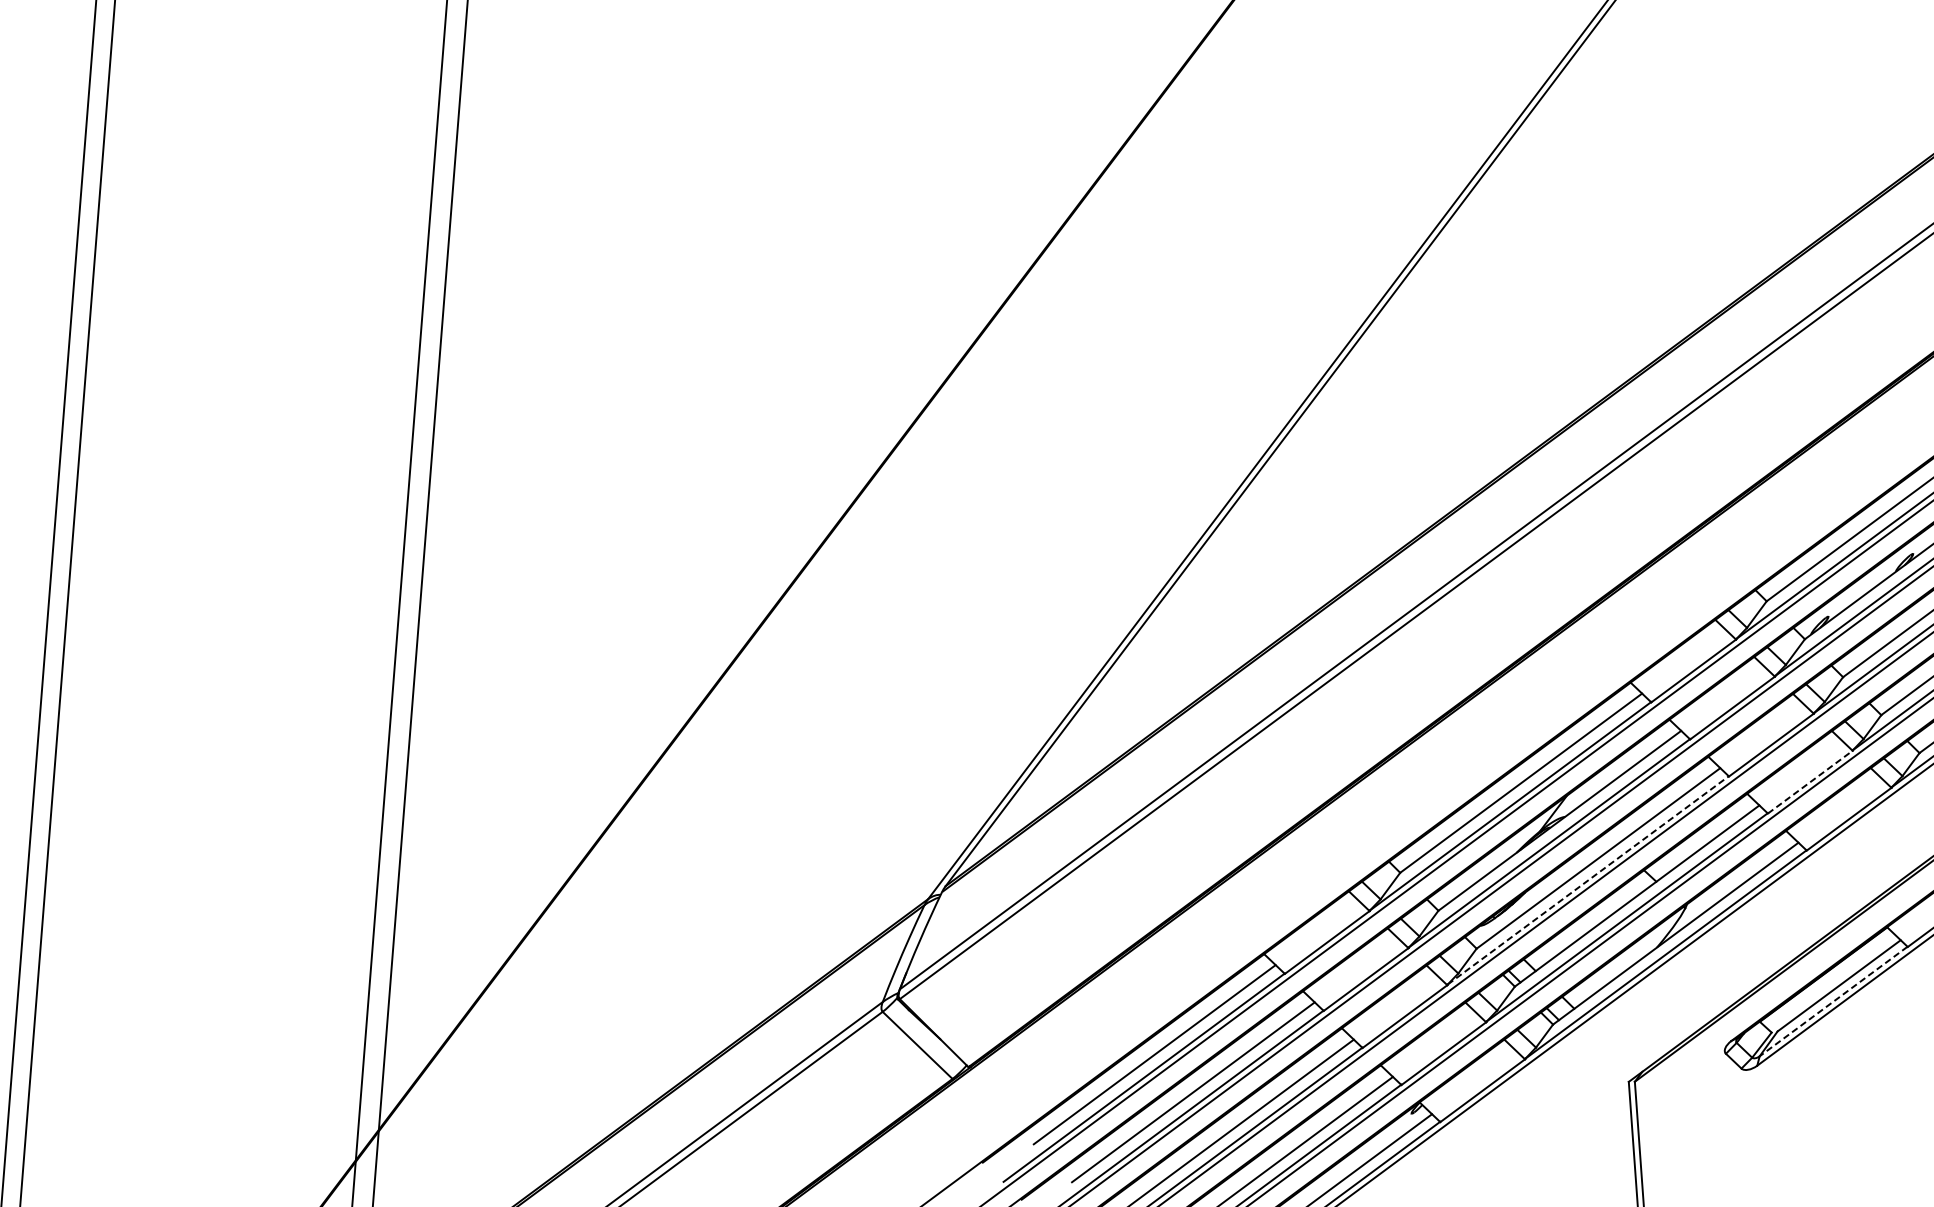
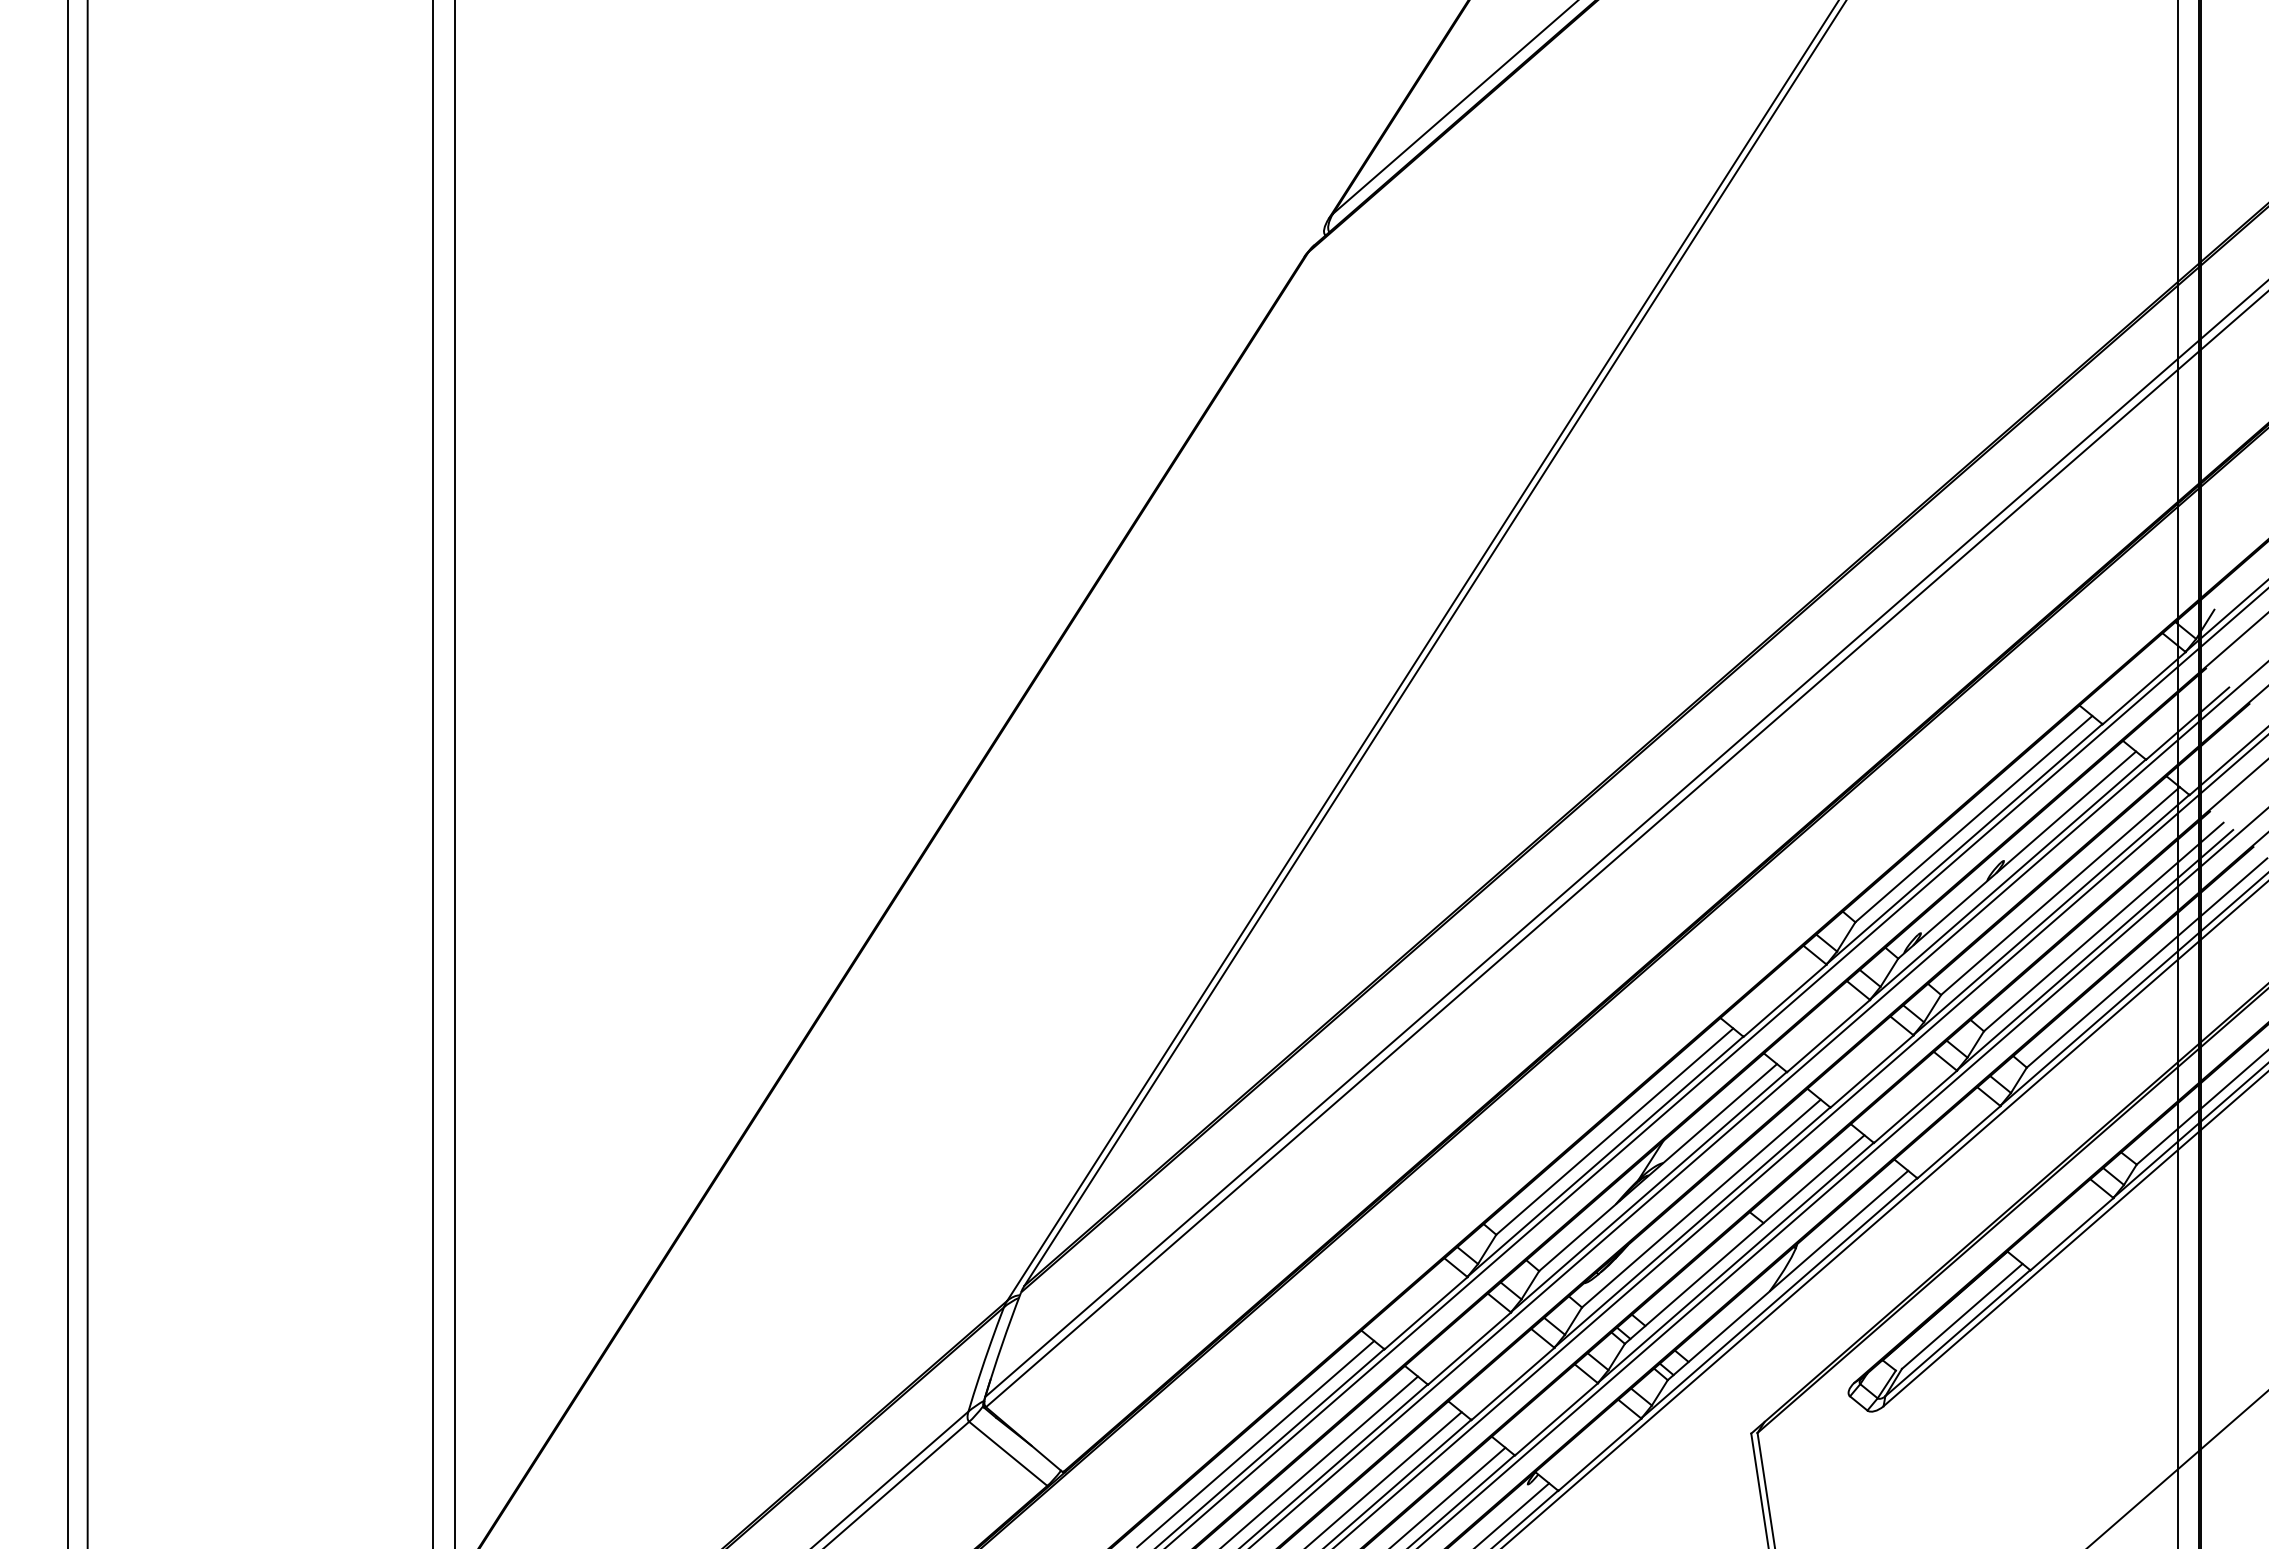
line: (1810, 781) -> (1915, 1106), dashed -> solid
line: (1588, 880) -> (1692, 1227), dashed -> solid
line: (1833, 1001) -> (1957, 1333), dashed -> solid

